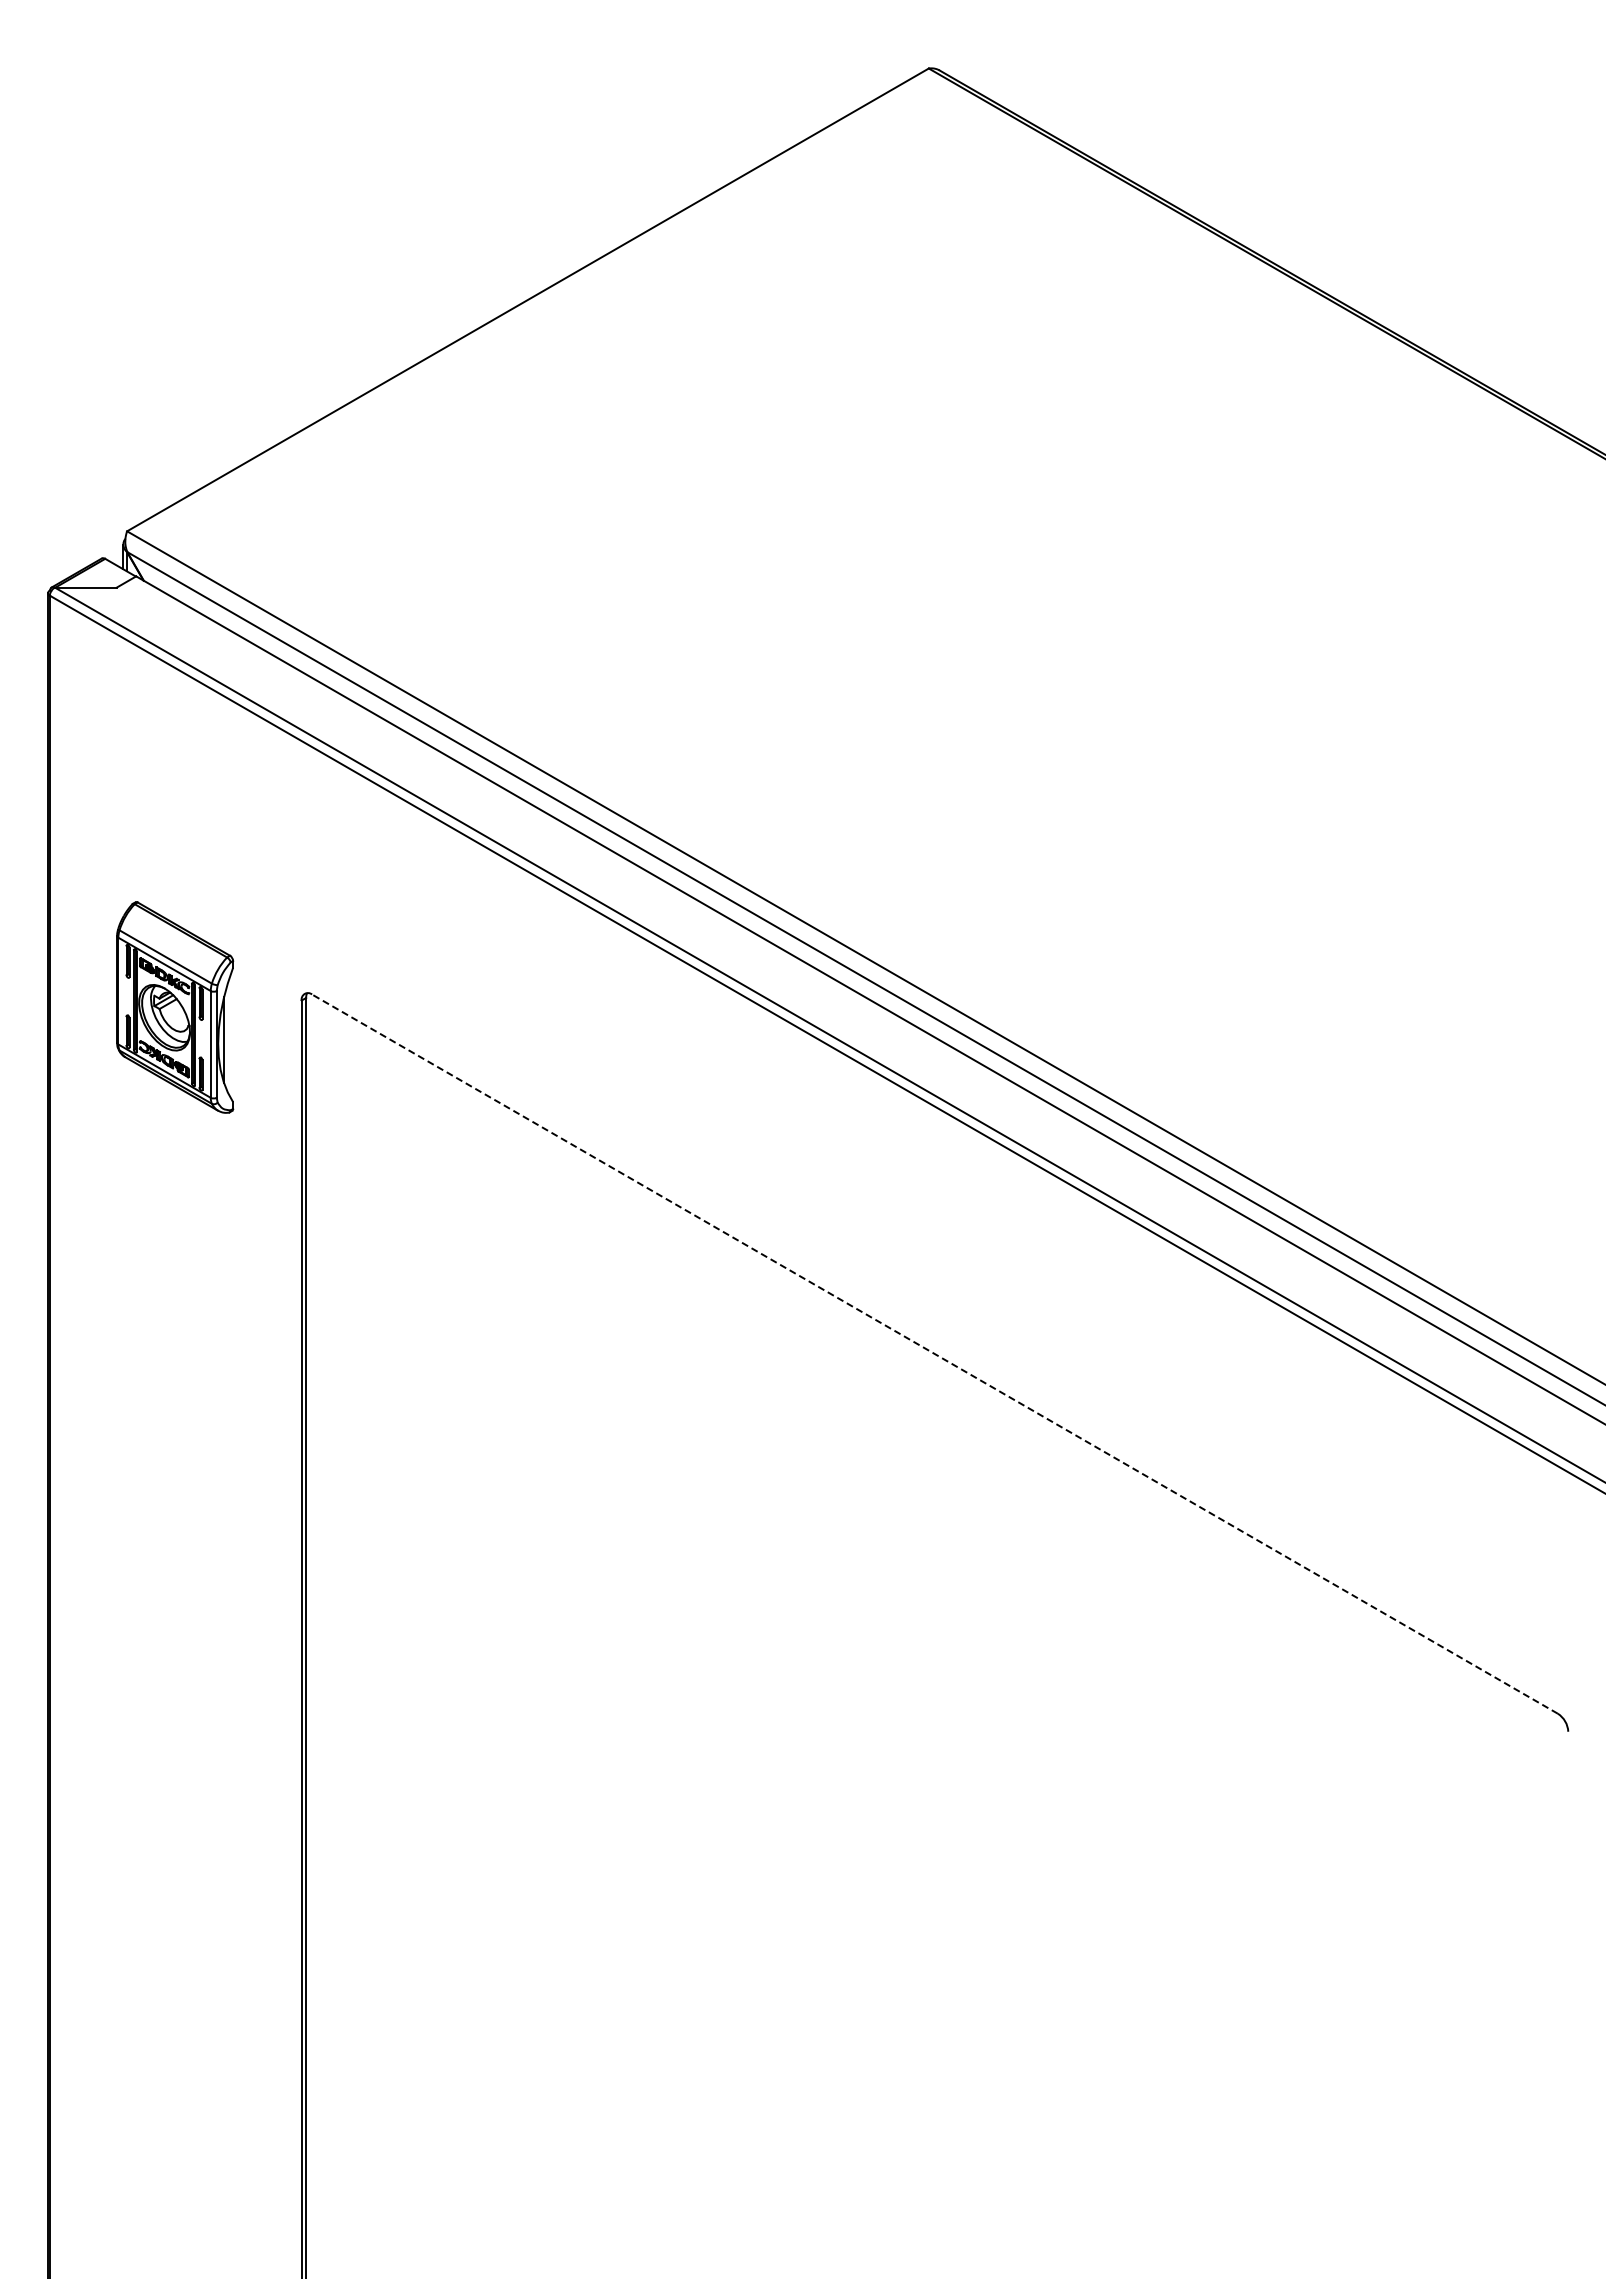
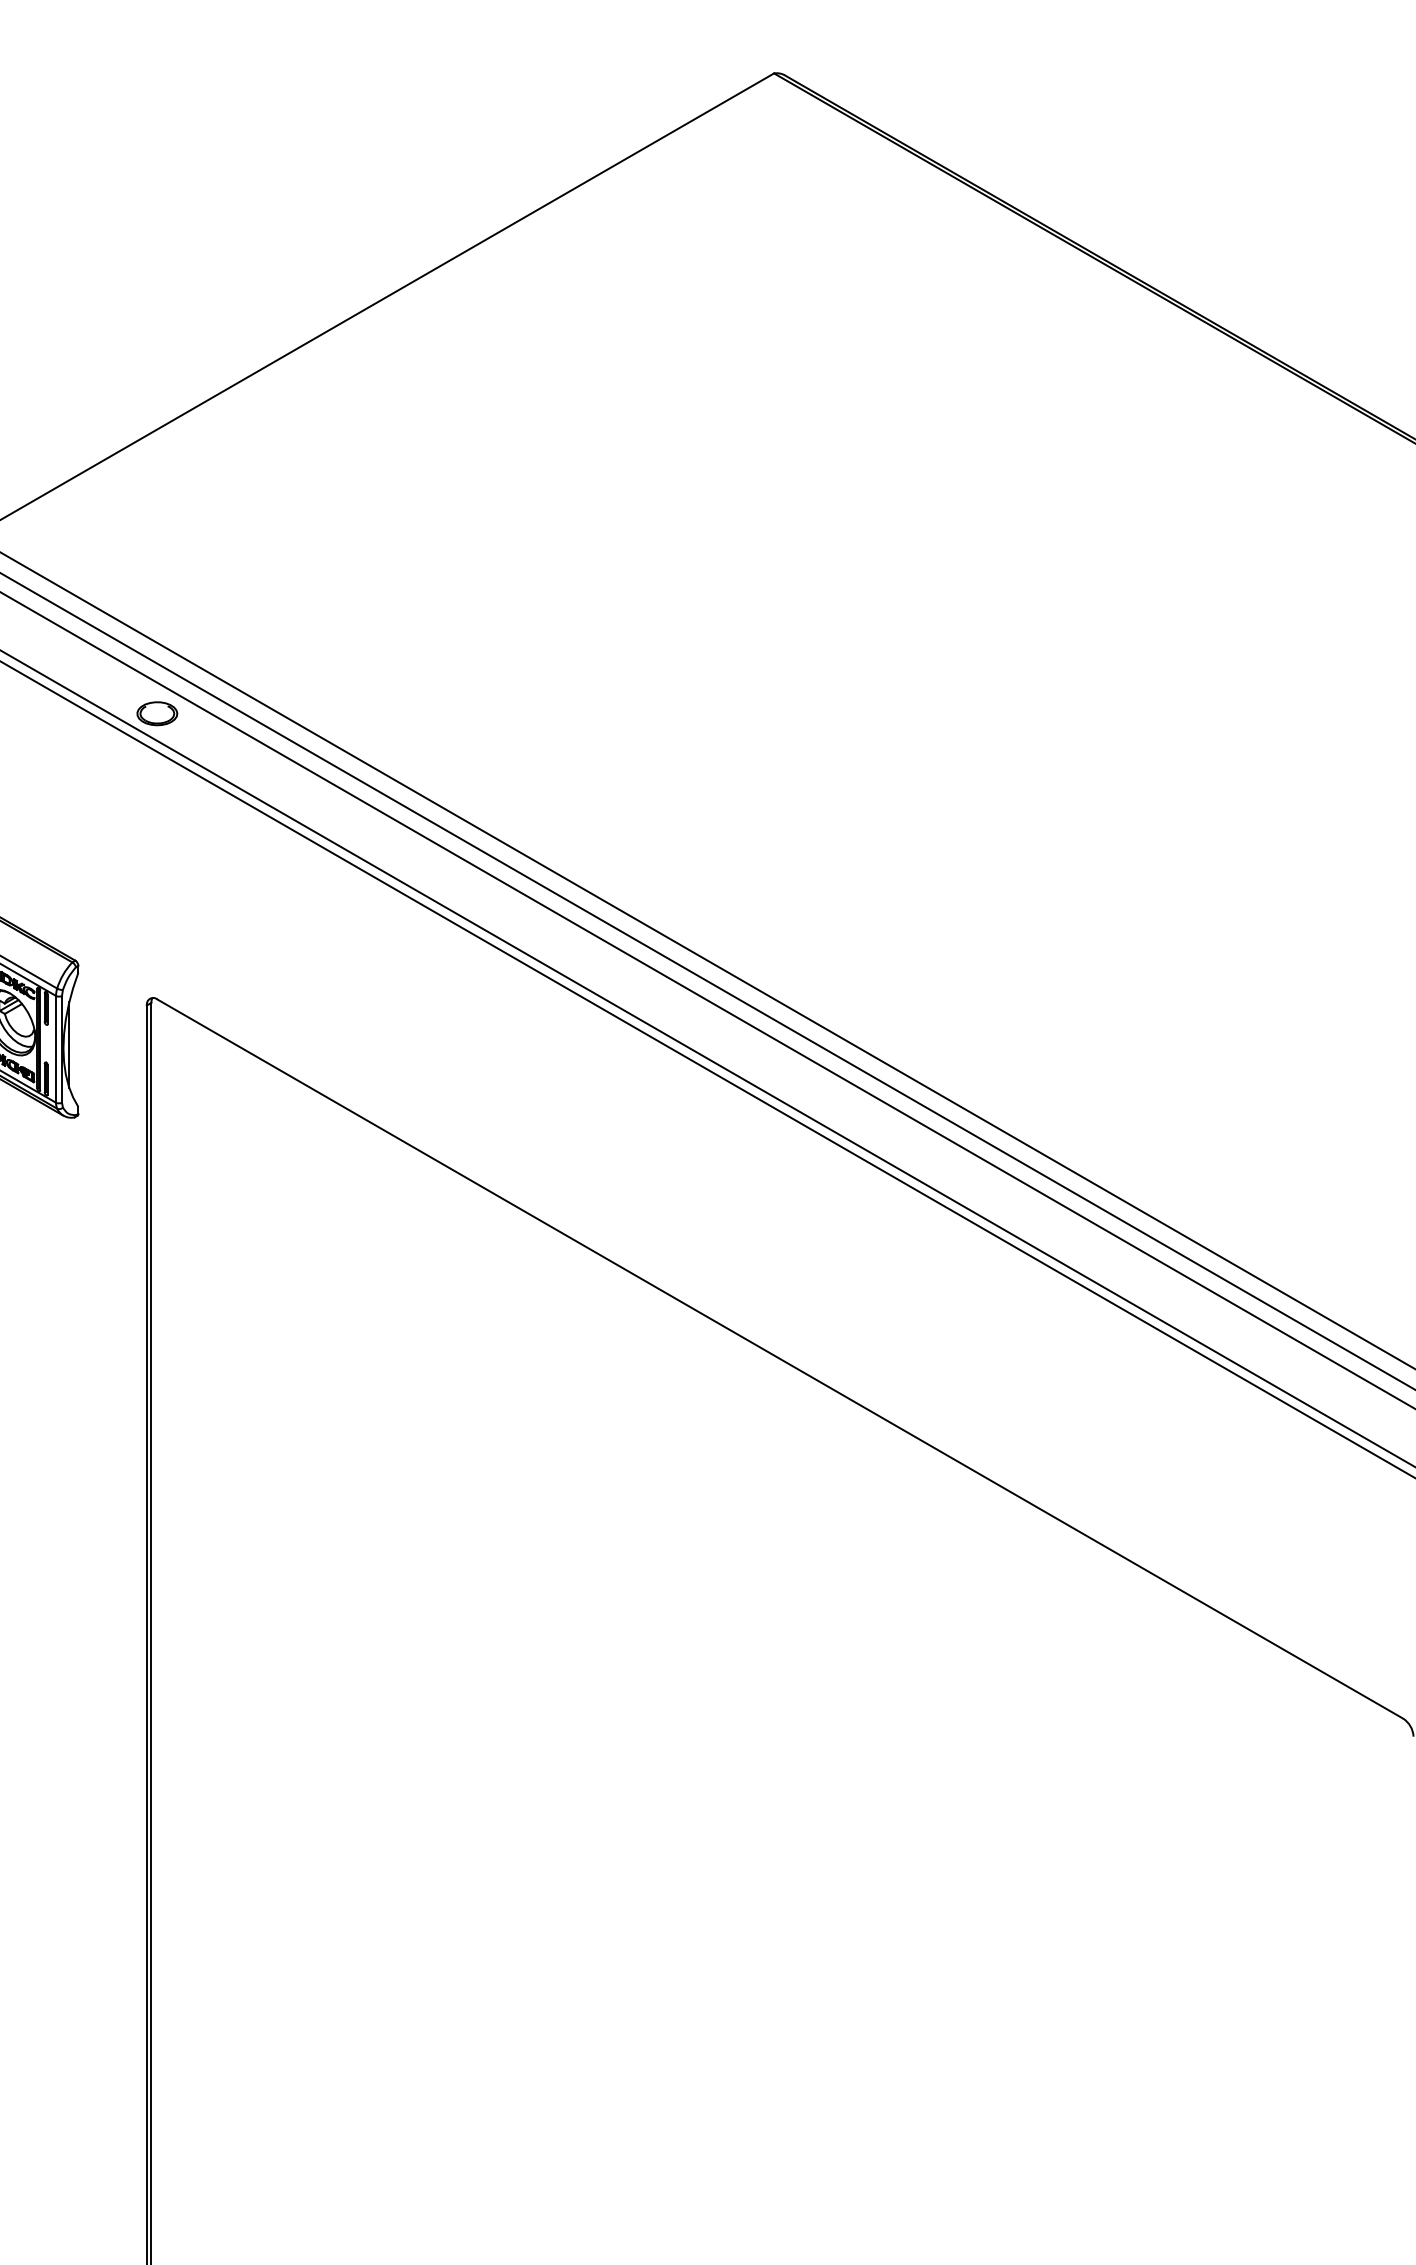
part: (311, 708) -> (156, 713), added
line: (934, 1353) -> (779, 1358), dashed -> solid

